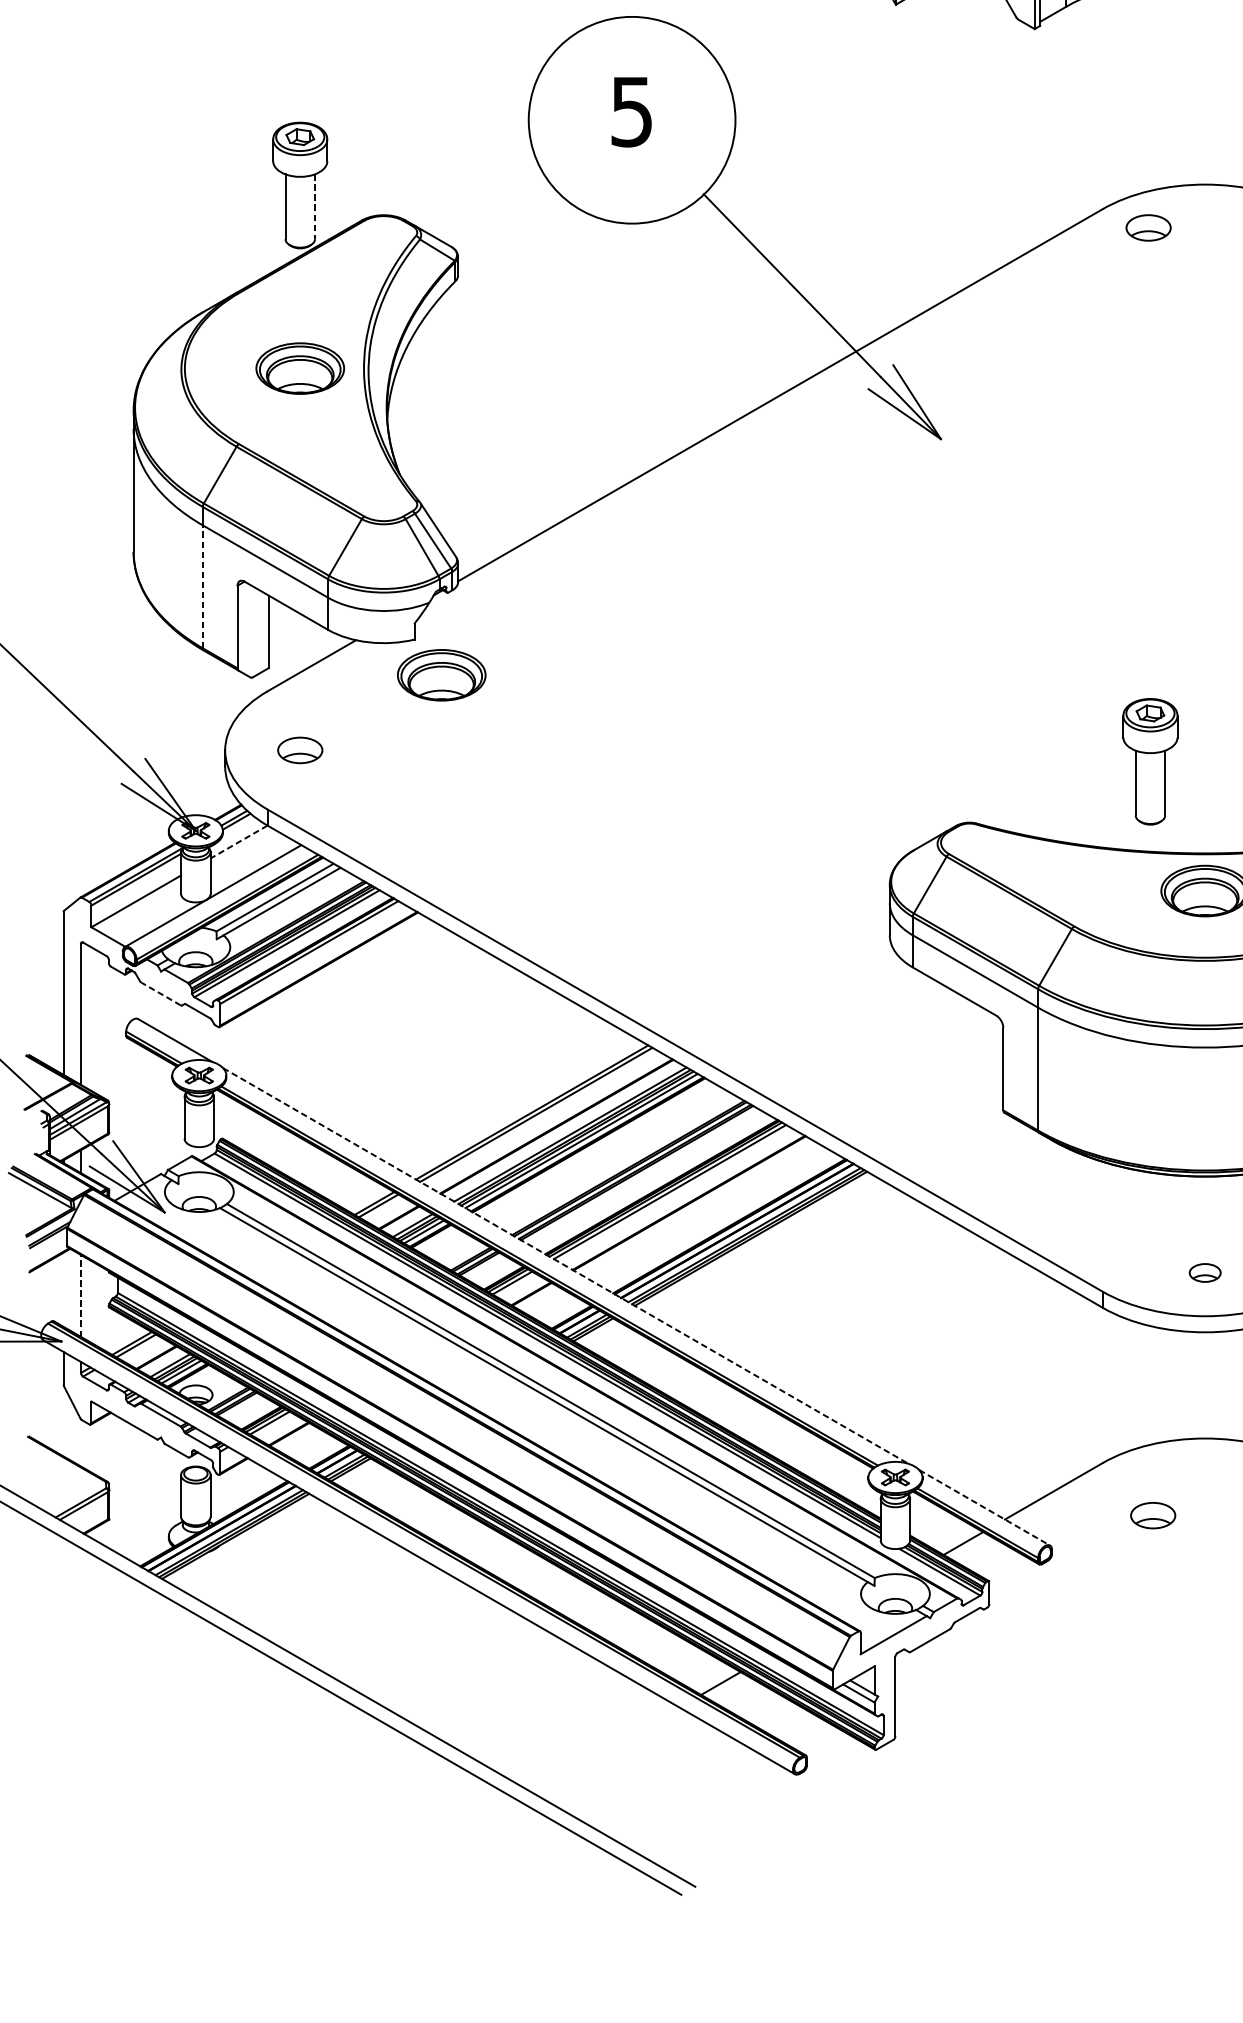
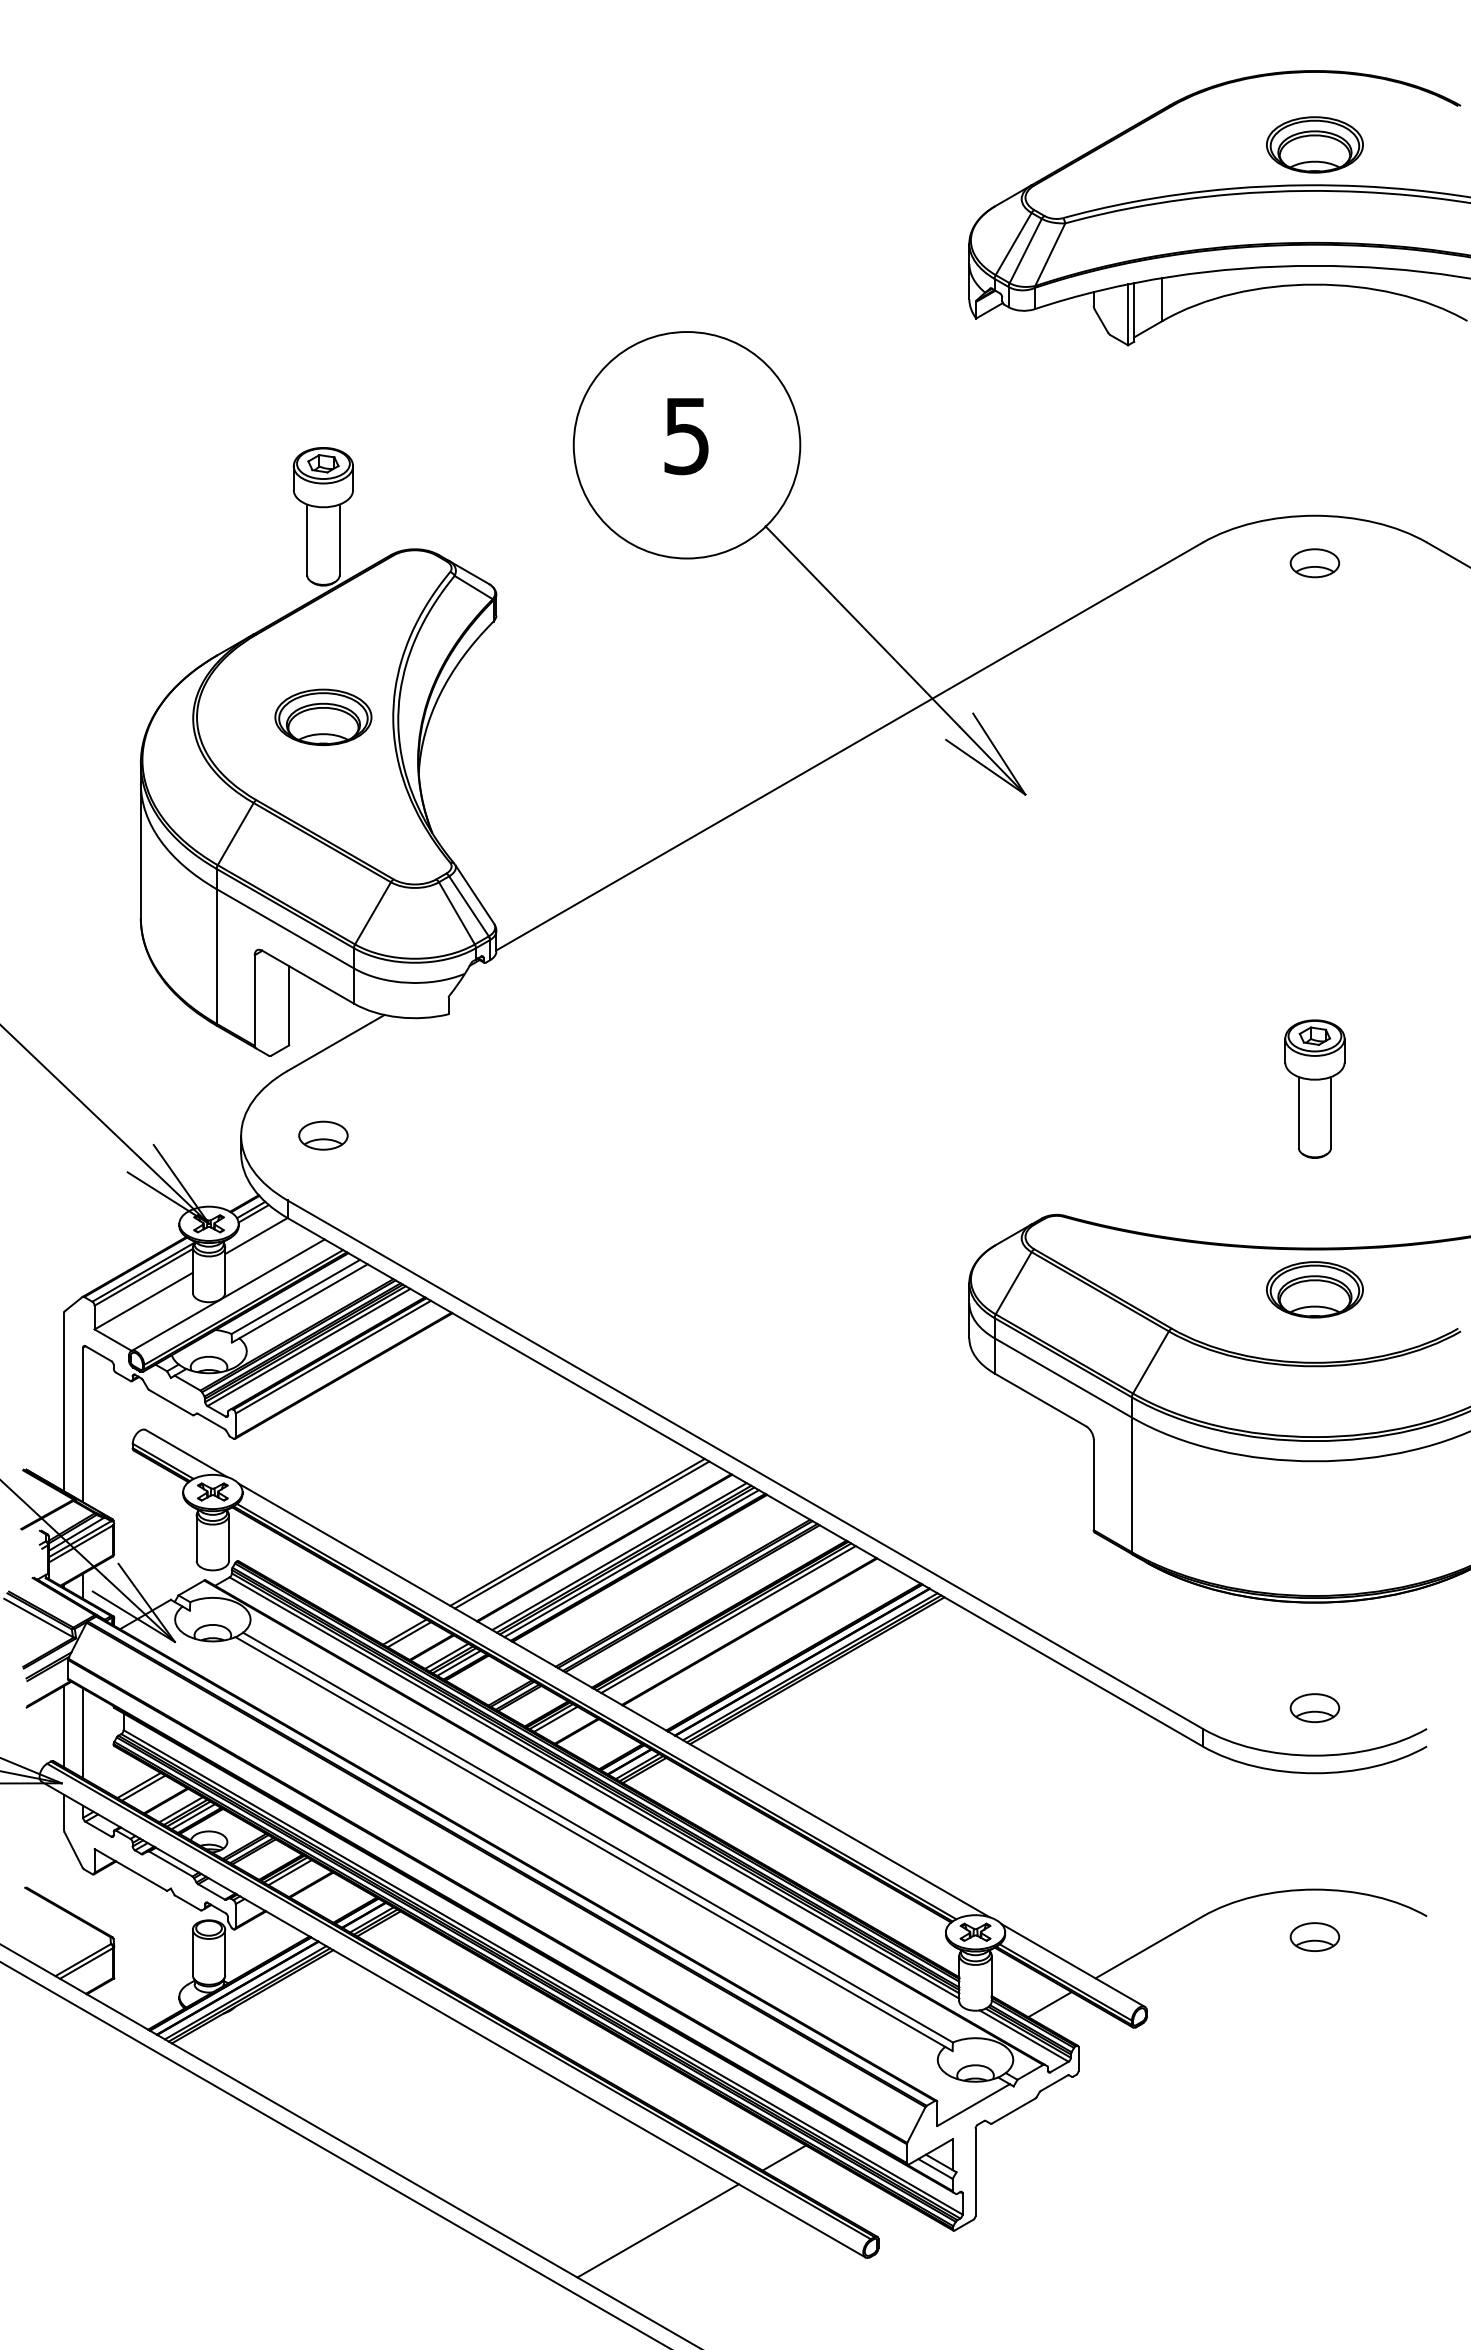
line: (314, 207) -> (339, 540), dashed -> solid
part: (1148, 228) -> (1314, 563), moved
line: (202, 585) -> (216, 955), dashed -> solid
part: (441, 674) -> (478, 1052), removed
part: (1150, 761) -> (1314, 1088), moved
line: (238, 842) -> (255, 1236), dashed -> solid
line: (160, 993) -> (170, 1402), dashed -> solid
line: (565, 1265) -> (614, 1700), dashed -> solid
part: (1204, 1273) -> (1314, 1708), size x1.43
line: (63, 1289) -> (64, 1726), added
line: (81, 1296) -> (83, 1733), dashed -> solid
line: (984, 1507) -> (1073, 1965), dashed -> solid
part: (1152, 1515) -> (1314, 1936), moved
line: (605, 1749) -> (657, 2230), added

